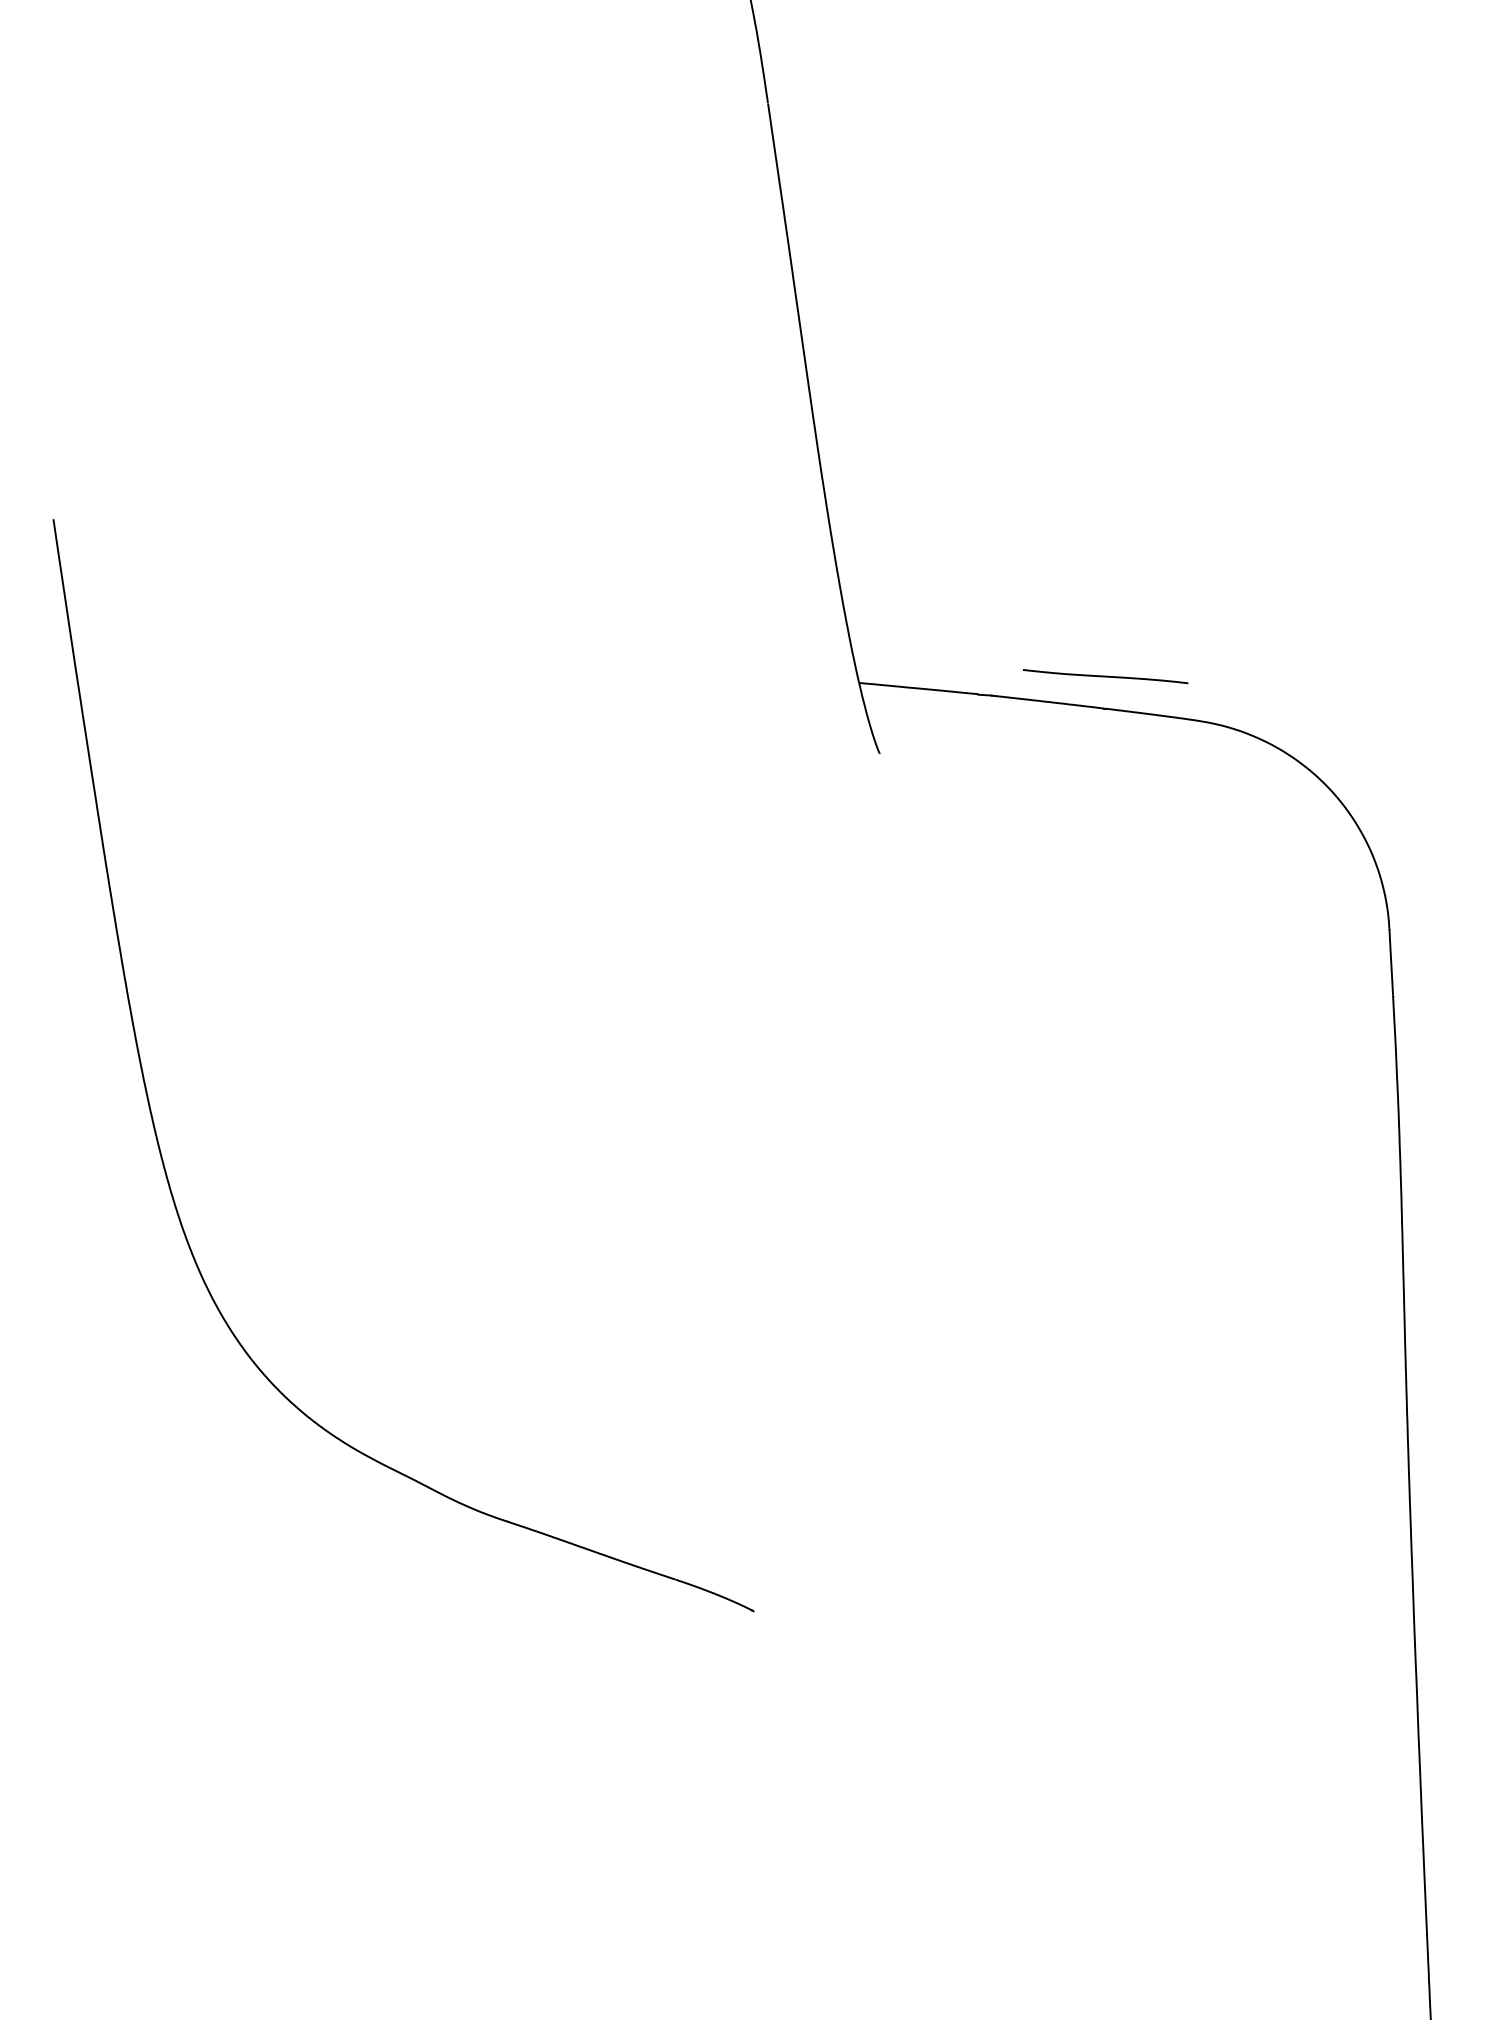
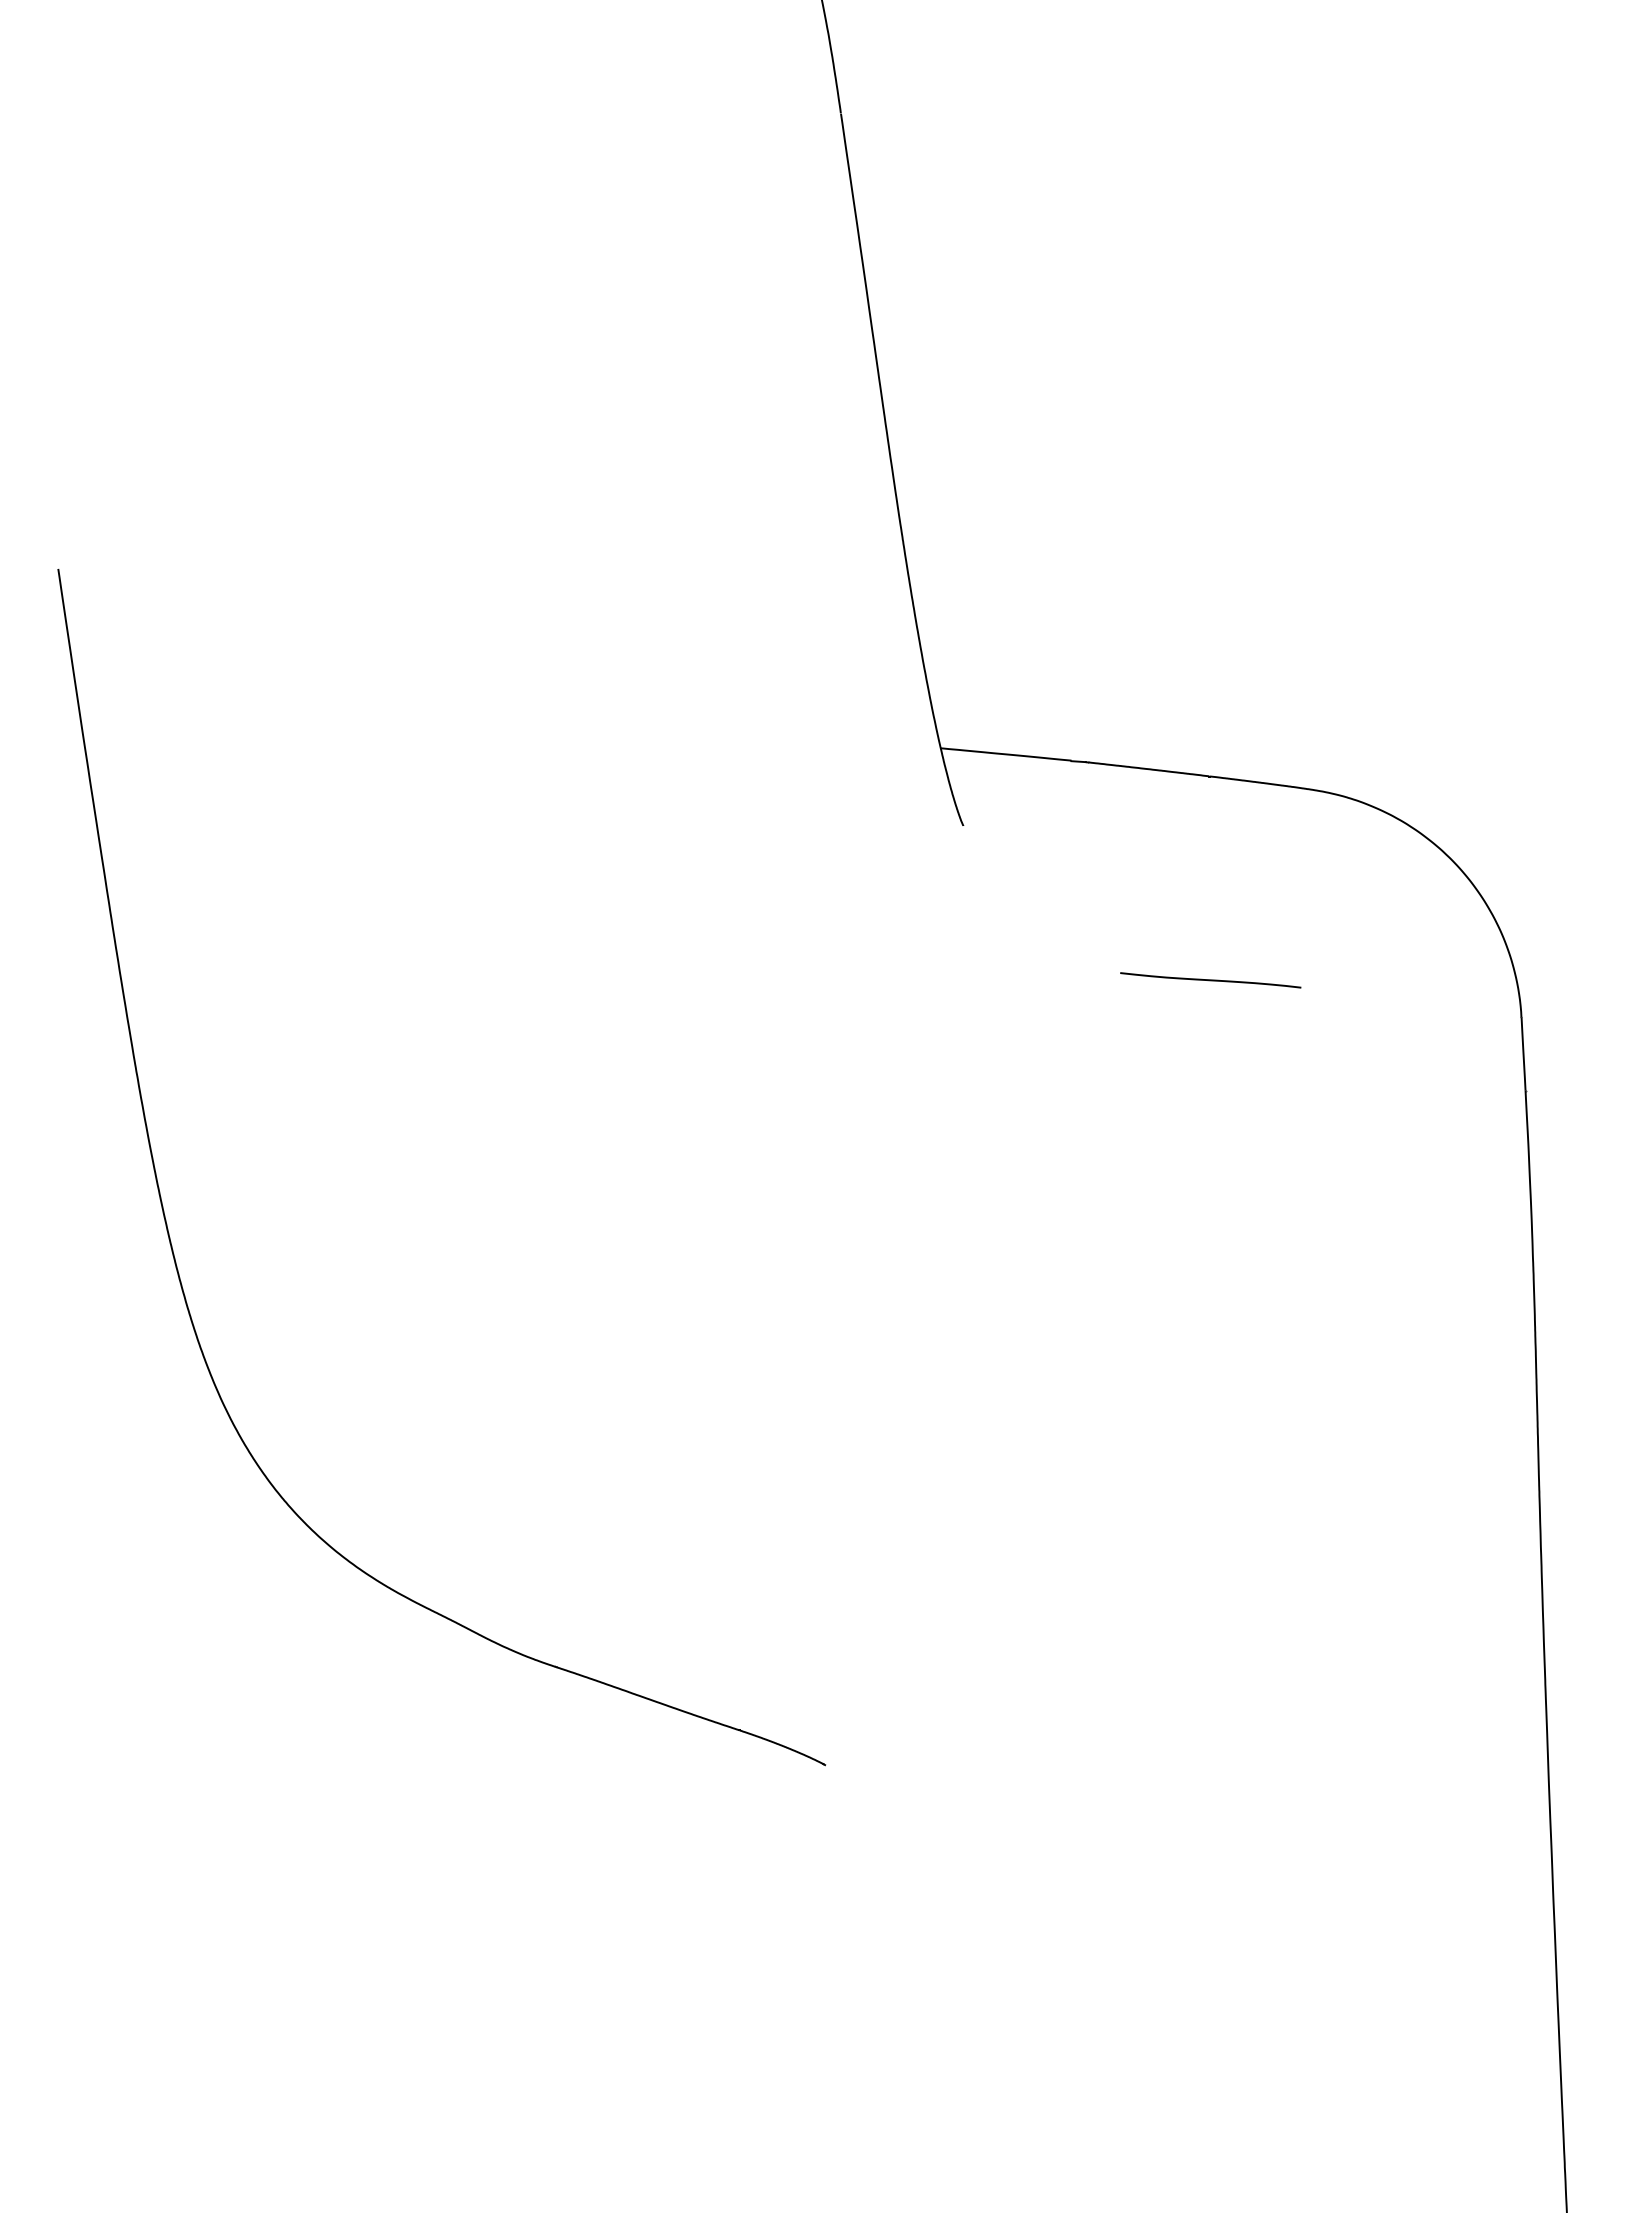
curve: (1105, 676) -> (1210, 980), moved

